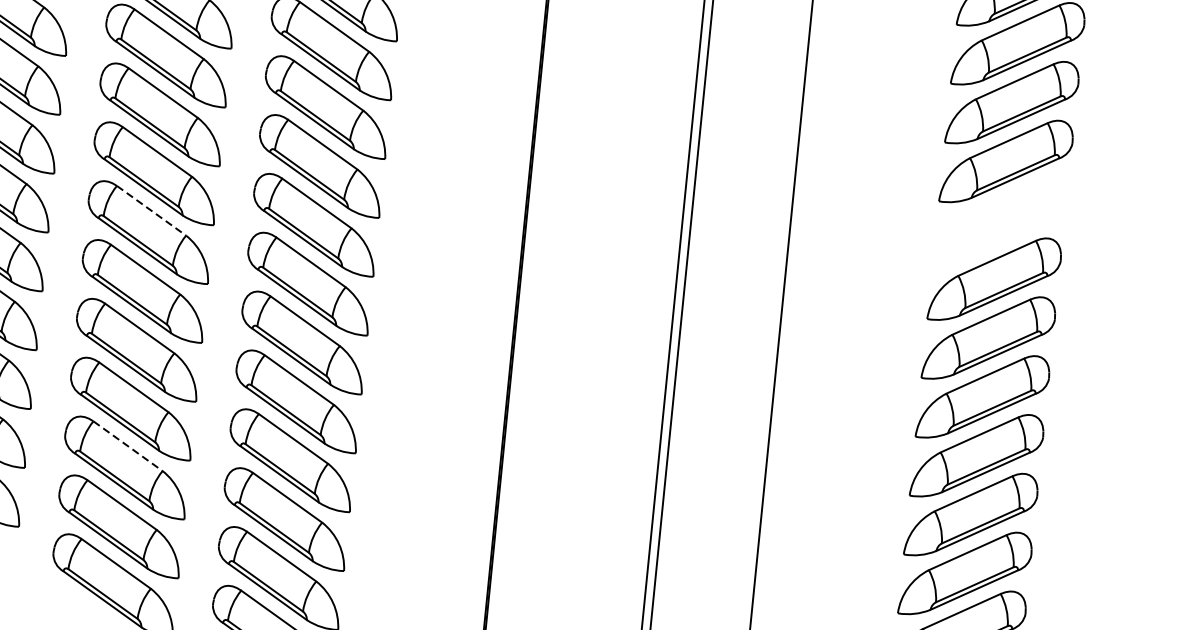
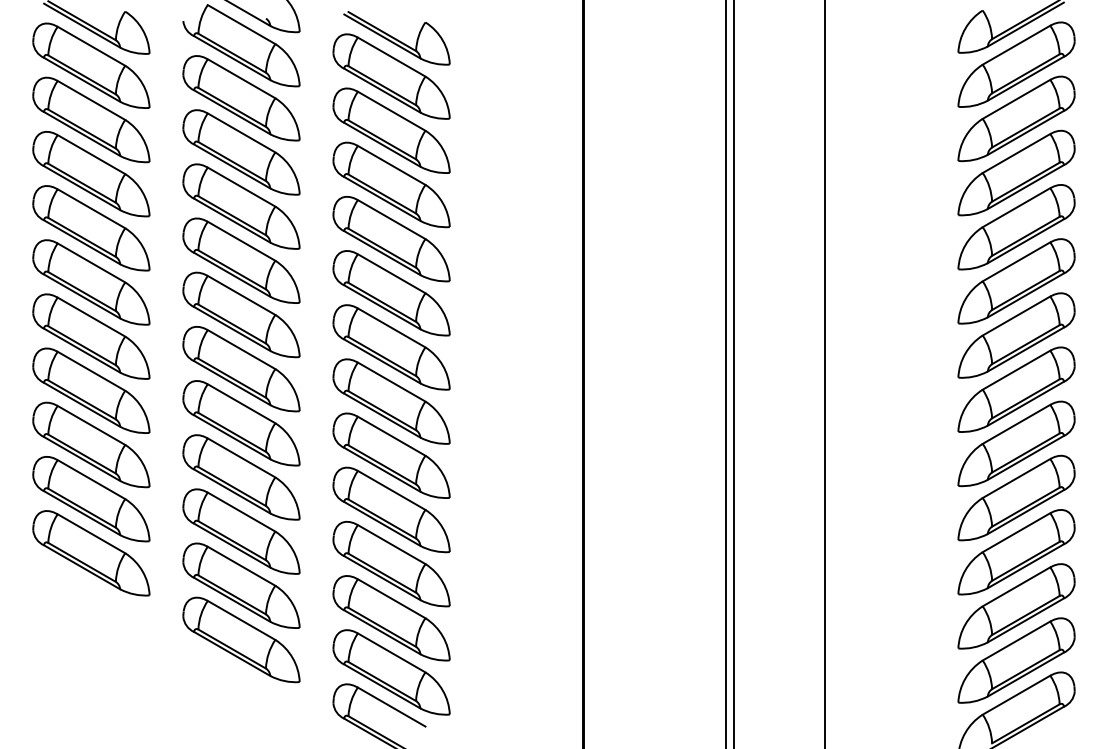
line: (151, 210) -> (241, 295), dashed -> solid
part: (1000, 221) -> (1016, 227), added
line: (127, 446) -> (241, 512), dashed -> solid

